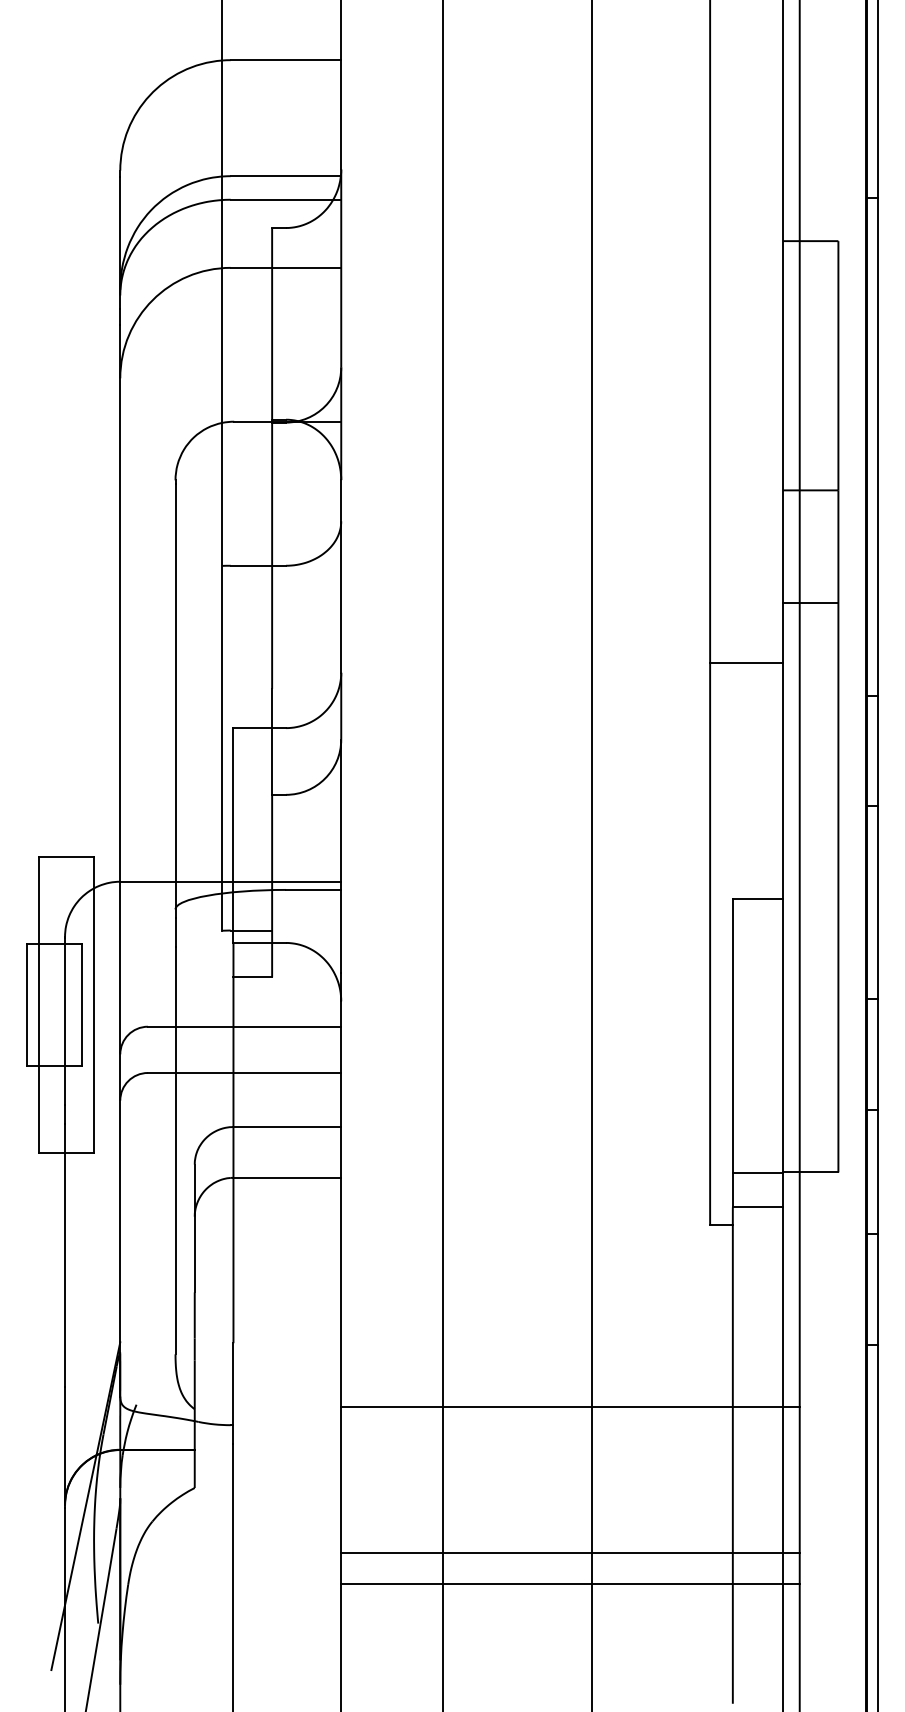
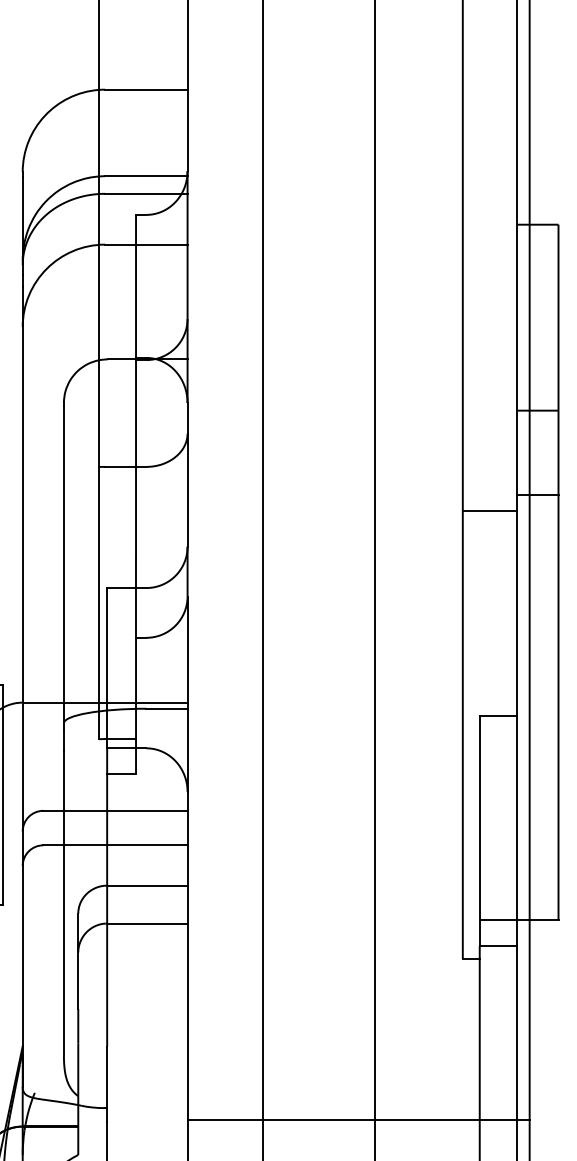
line: (746, 663) -> (489, 510), moved
line: (570, 1406) -> (358, 1119), moved

